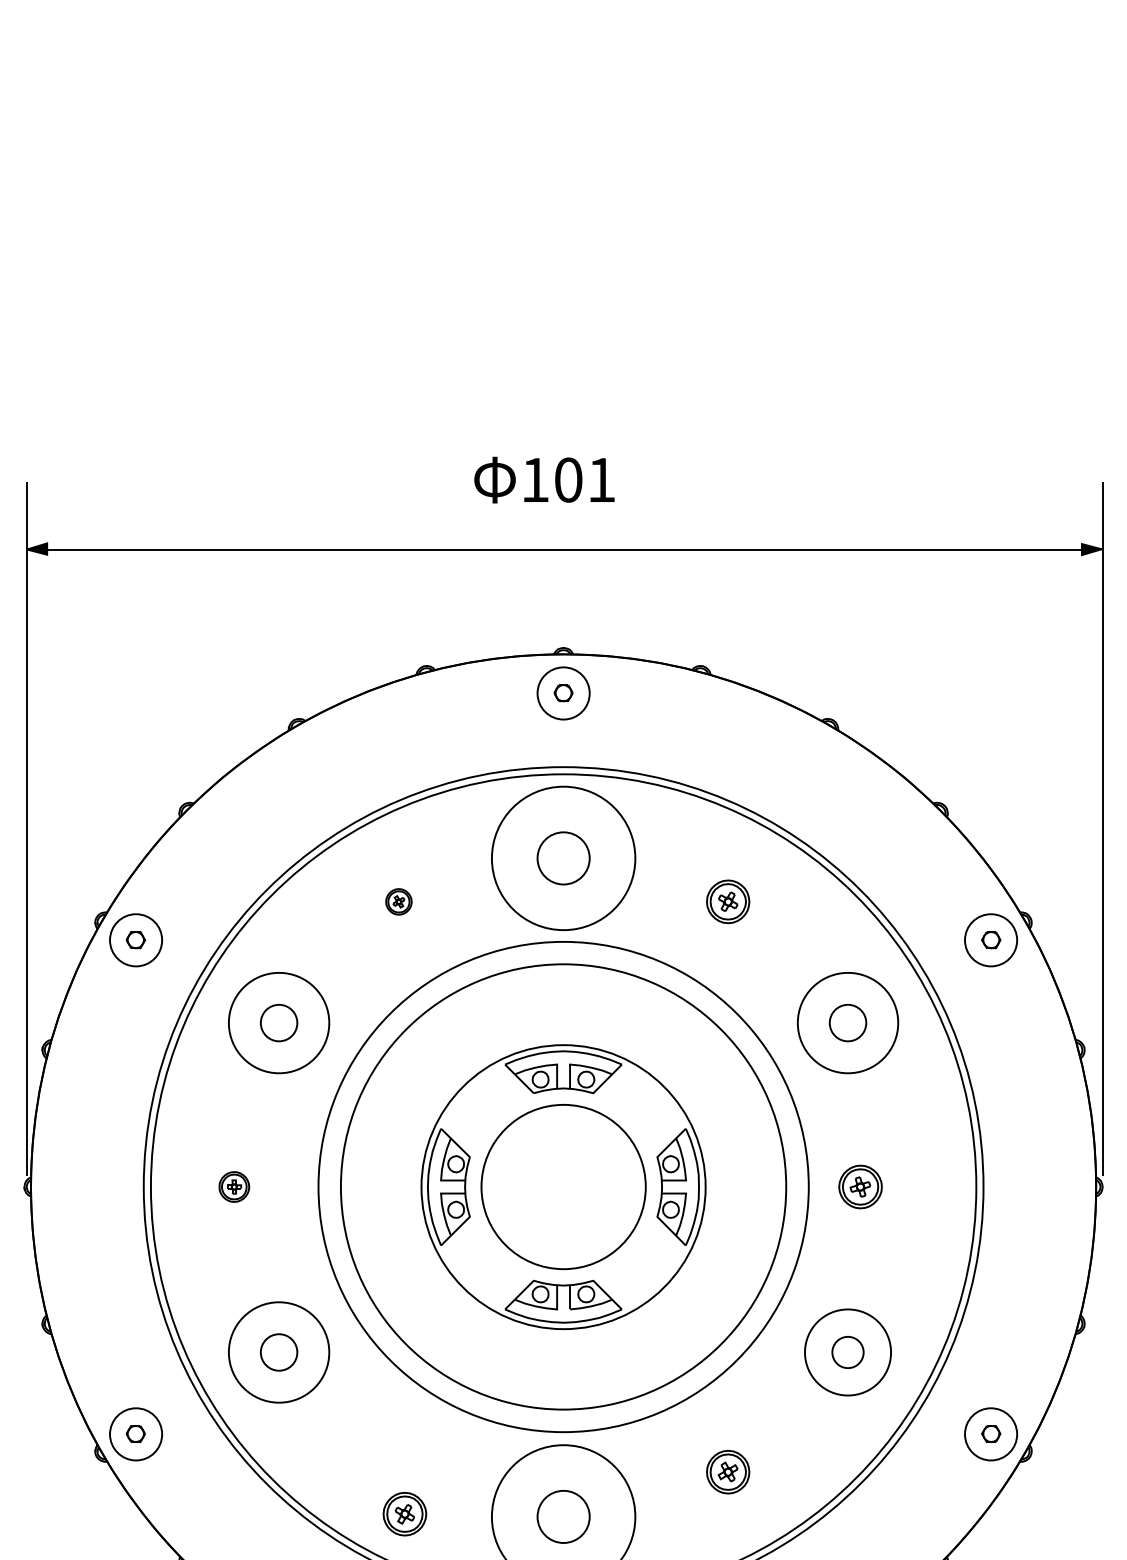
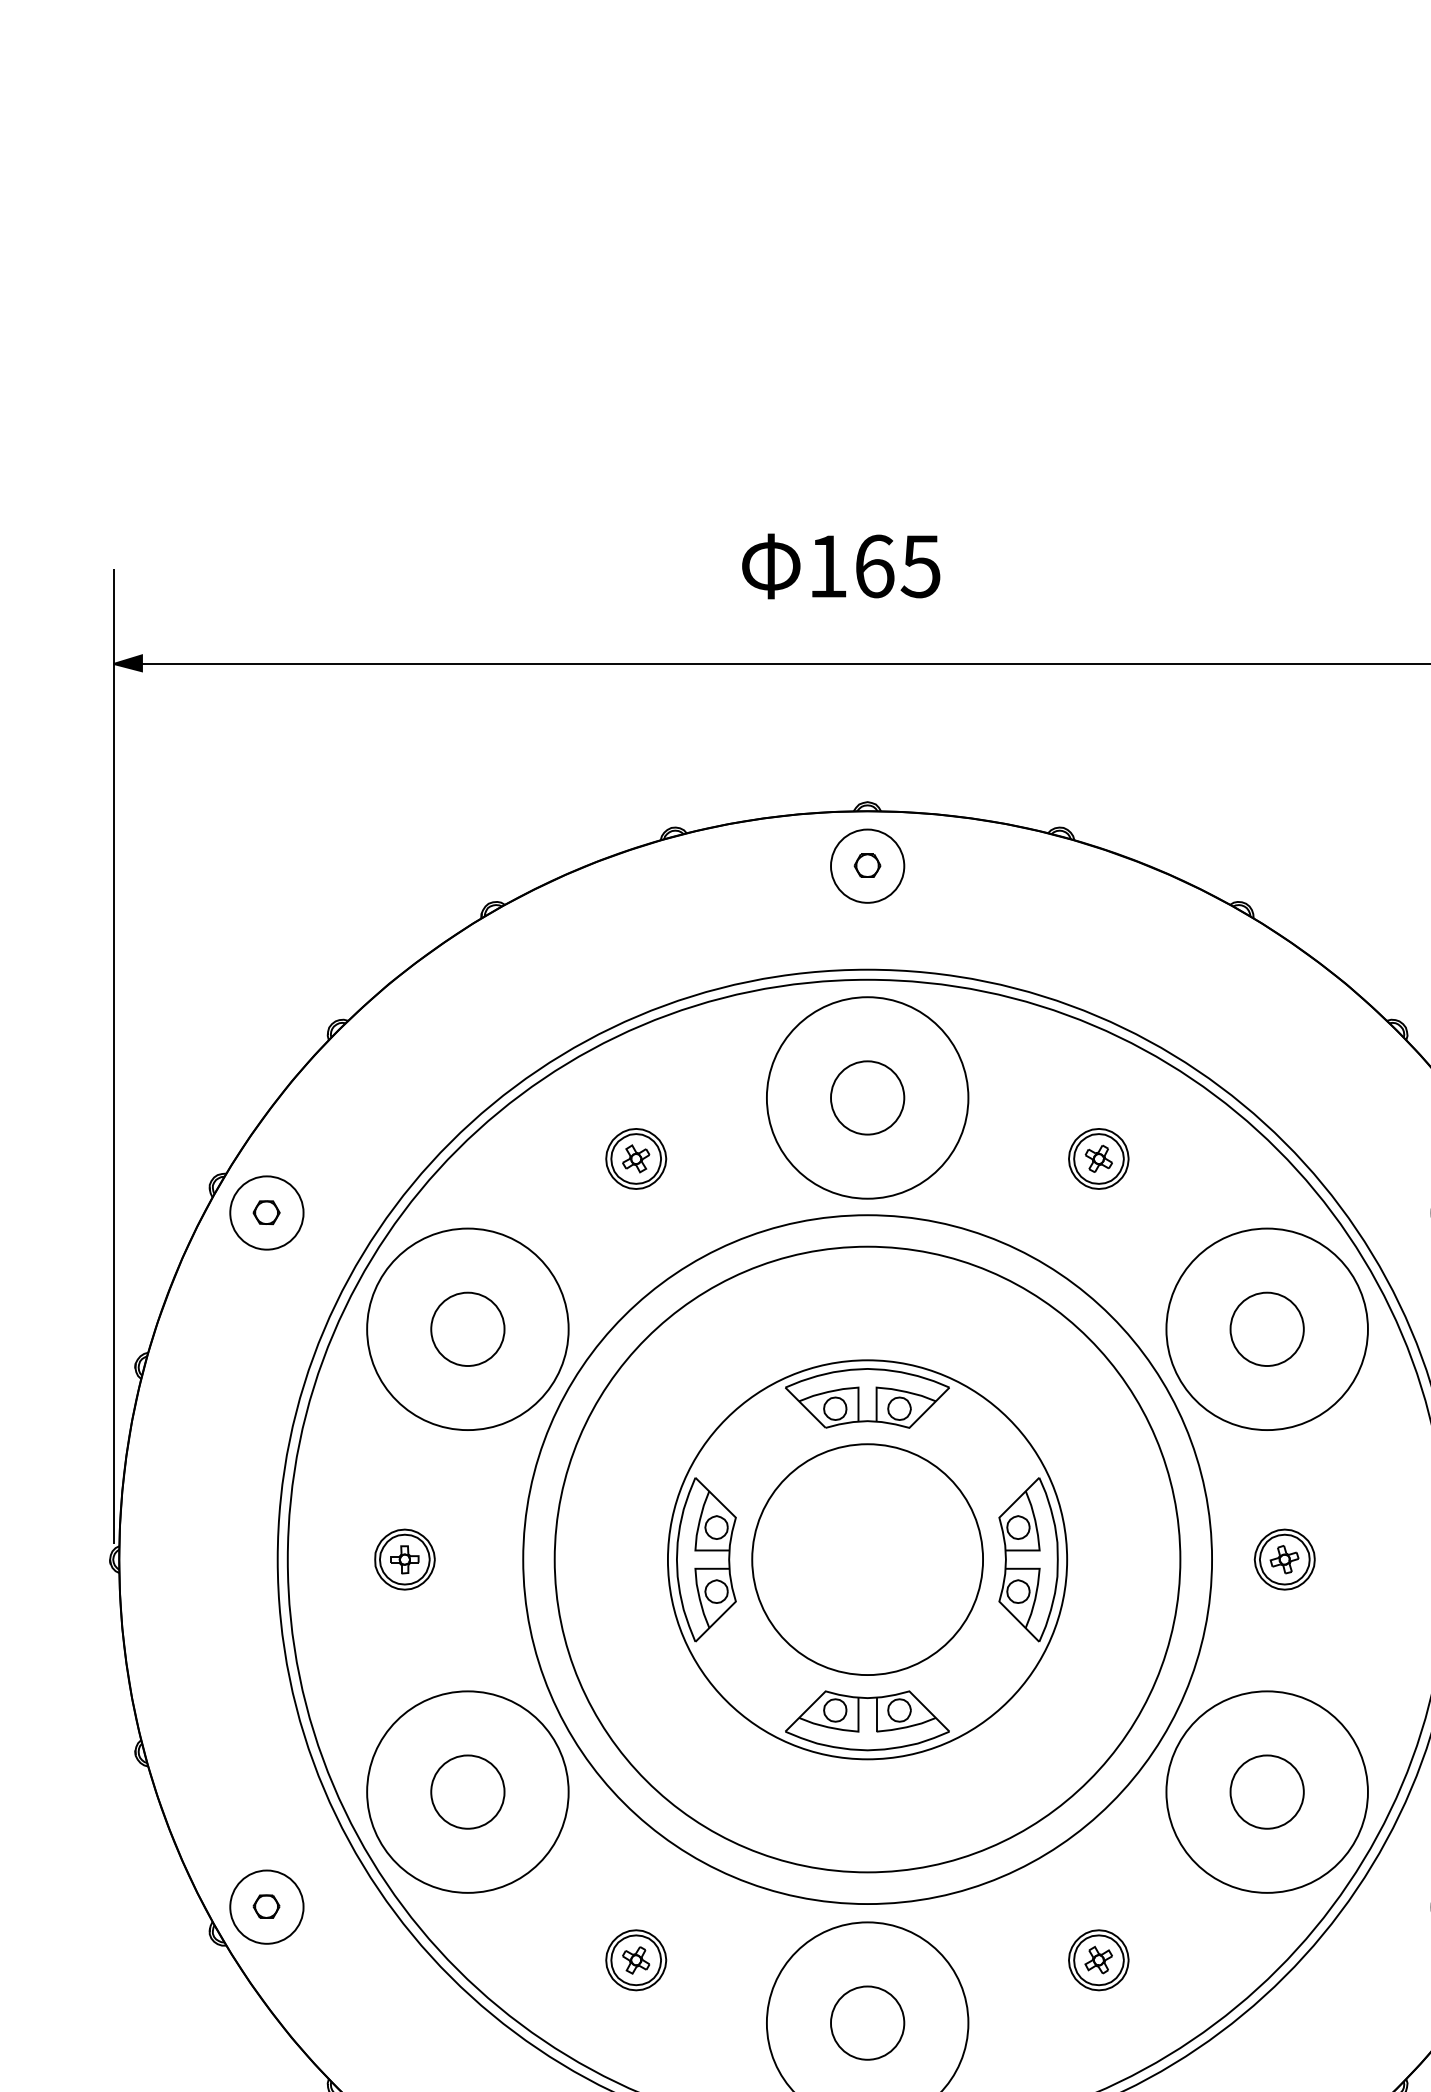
text: (585, 479) -> (898, 565), 101 -> 165
part: (398, 901) -> (635, 1158), size x1.67
part: (278, 1022) -> (467, 1328), size x1.43
part: (847, 1022) -> (1266, 1328), size x1.43
part: (234, 1186) -> (405, 1558), size x1.43
part: (278, 1352) -> (467, 1792), size x1.43
part: (847, 1352) -> (1266, 1792), size x1.67
part: (404, 1514) -> (635, 1960), moved

